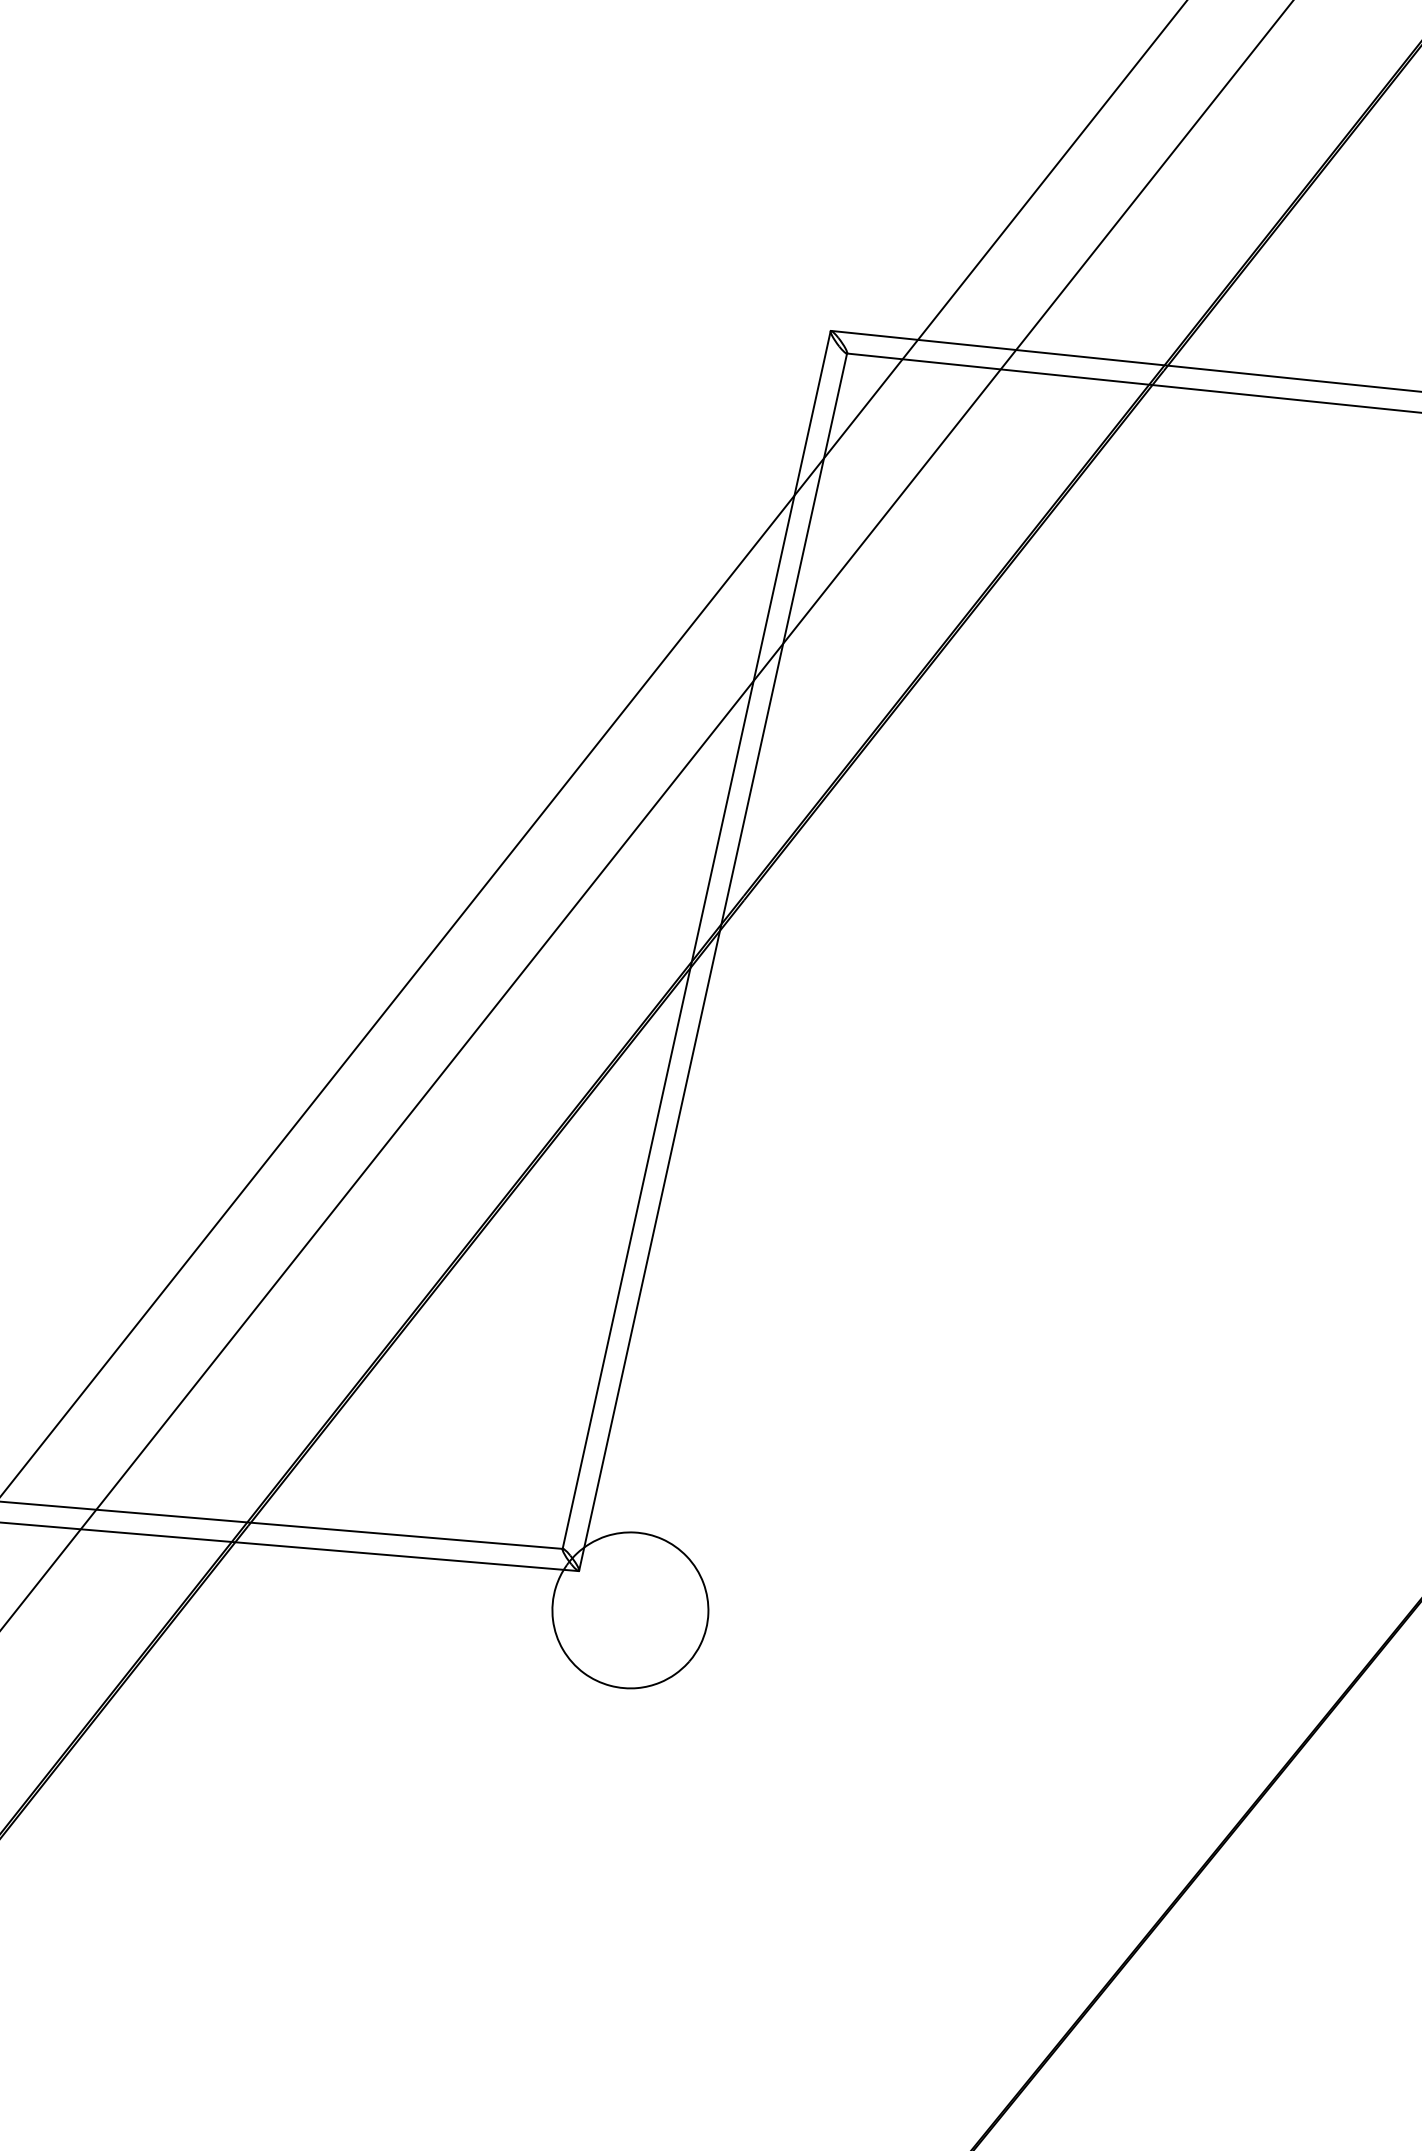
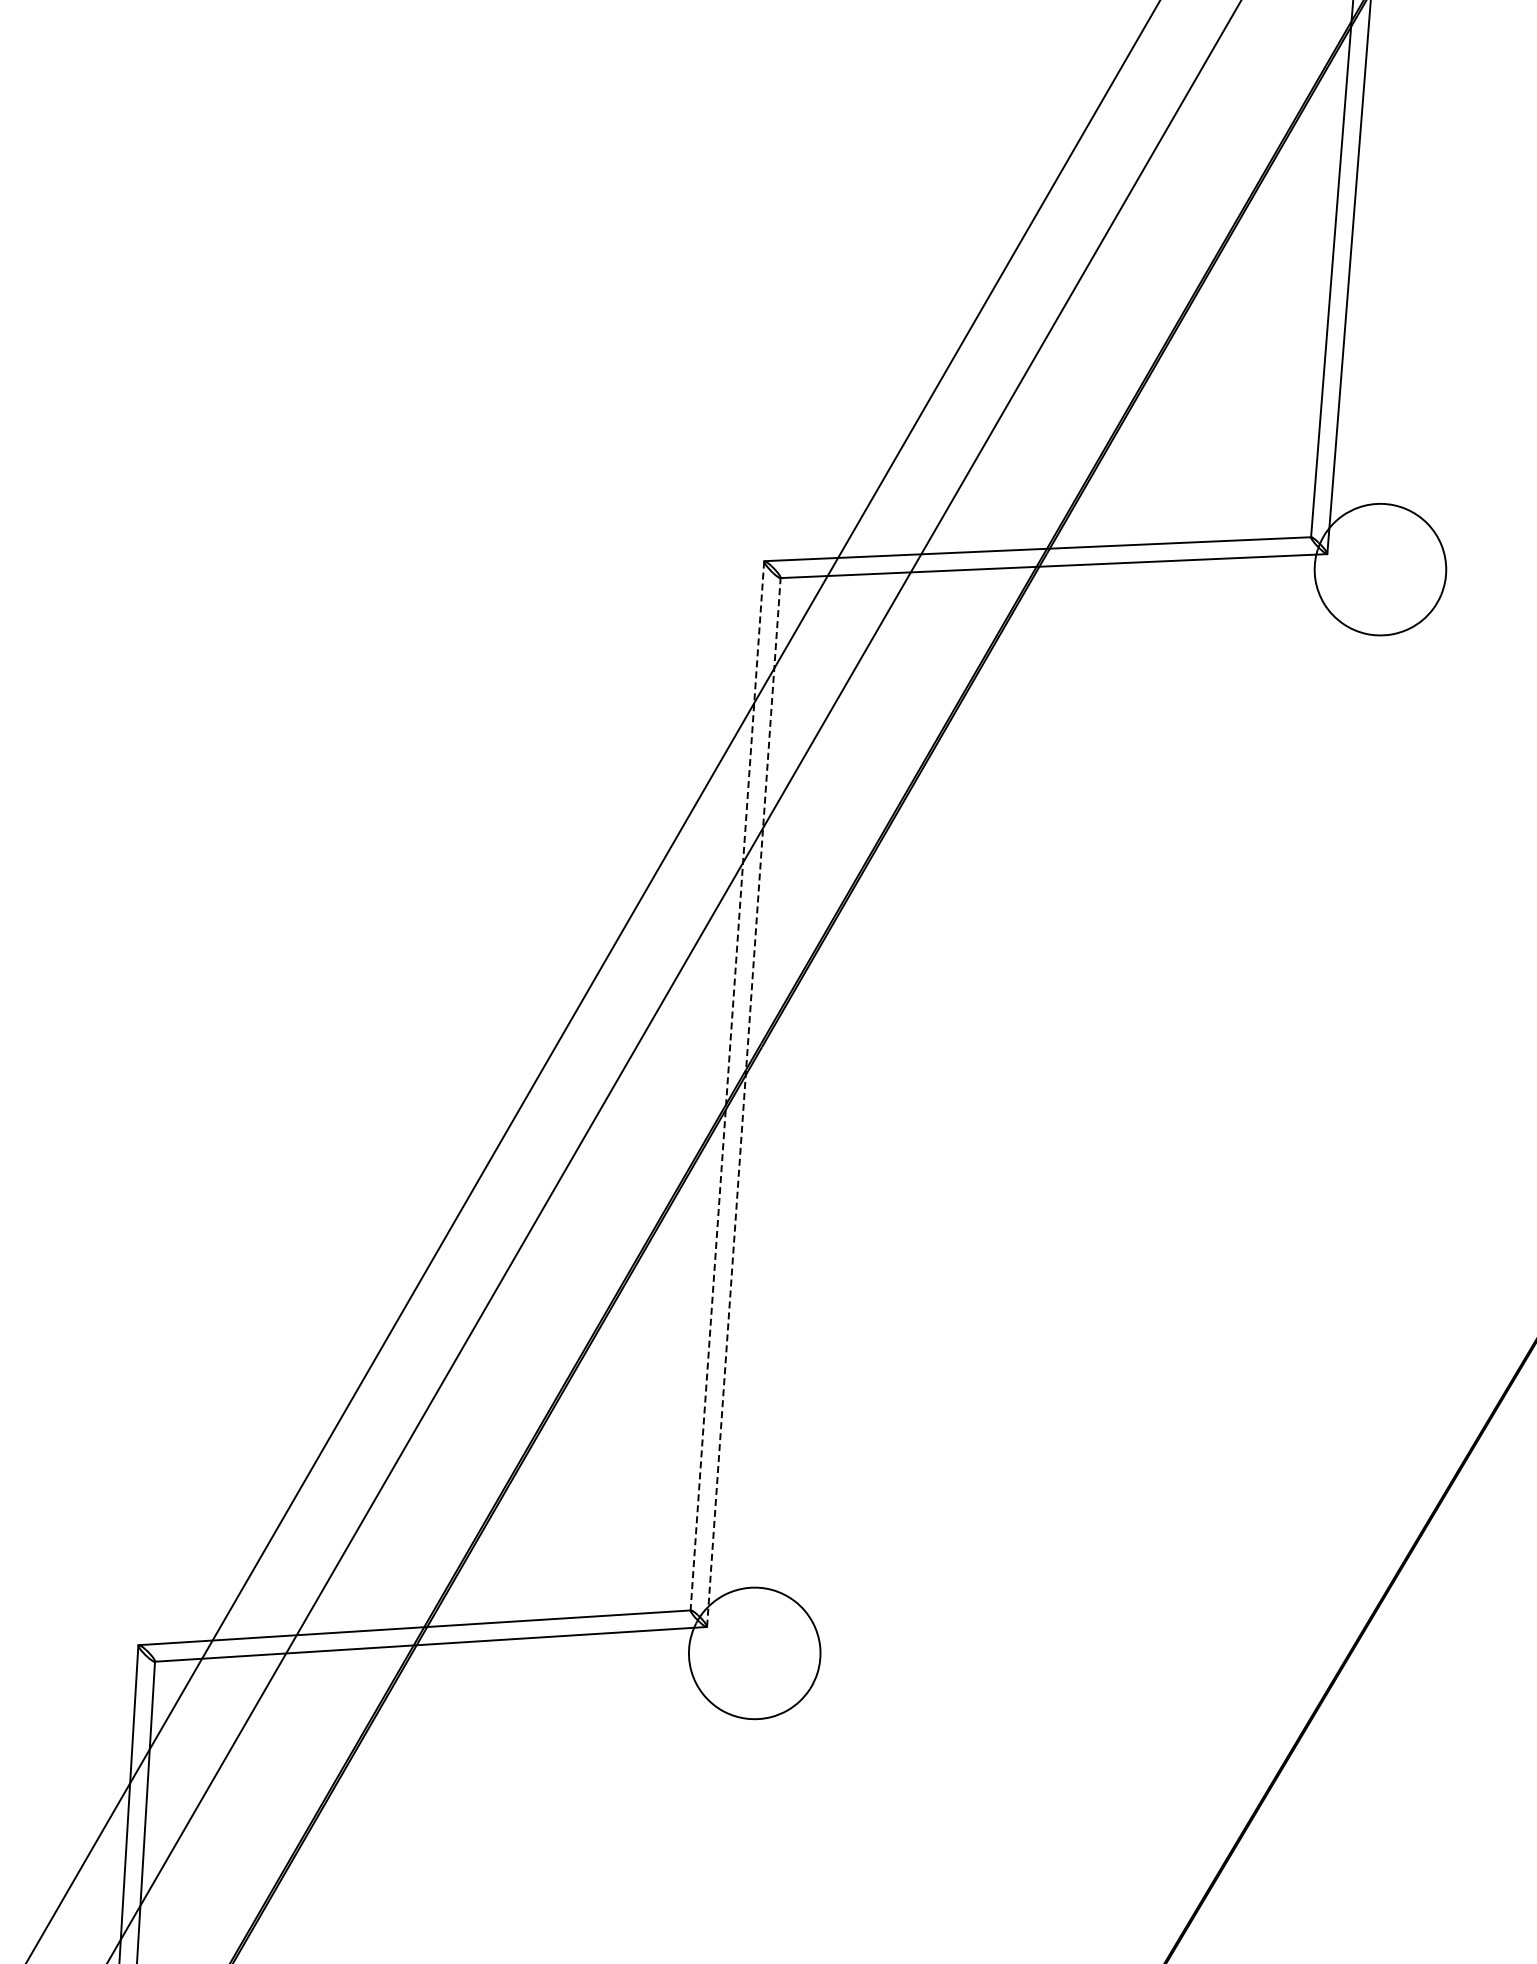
line: (696, 940) -> (727, 1086), solid -> dashed
line: (712, 962) -> (743, 1102), solid -> dashed

